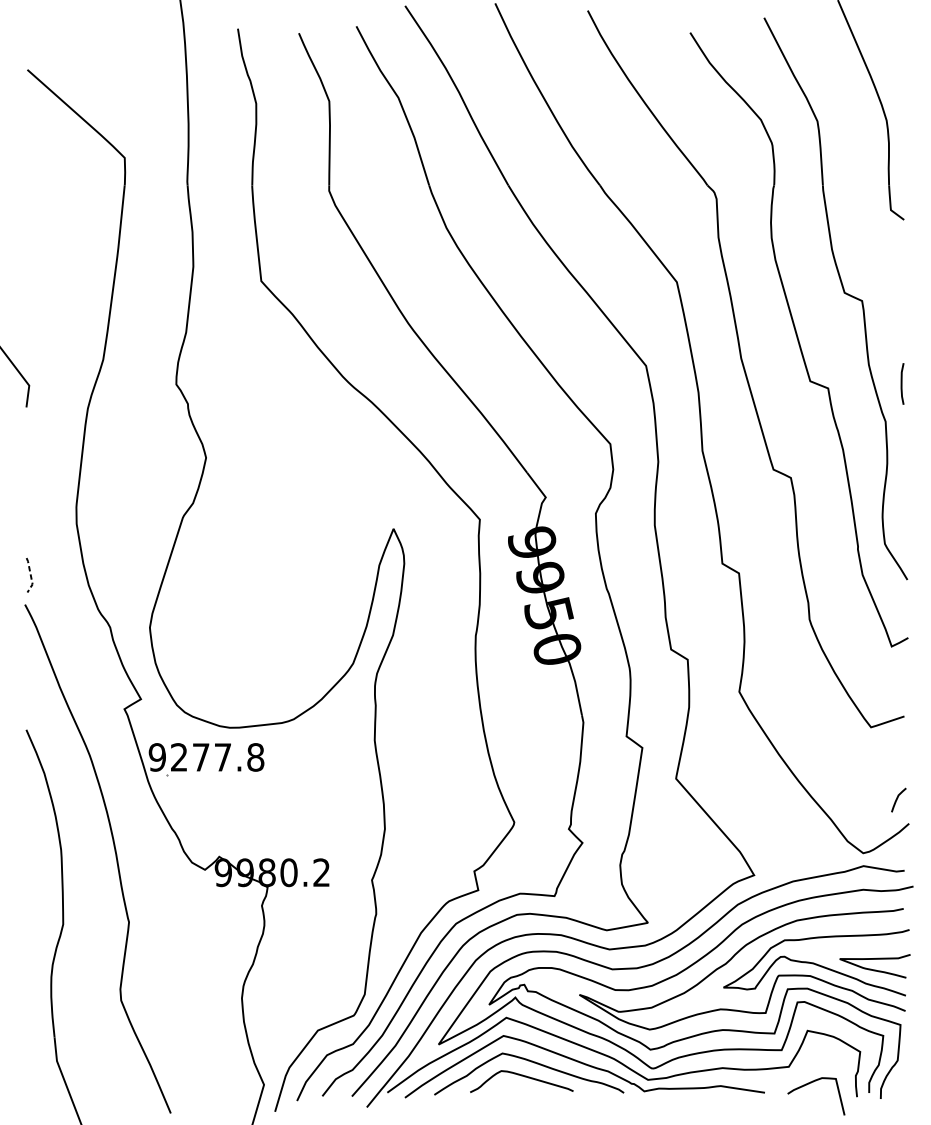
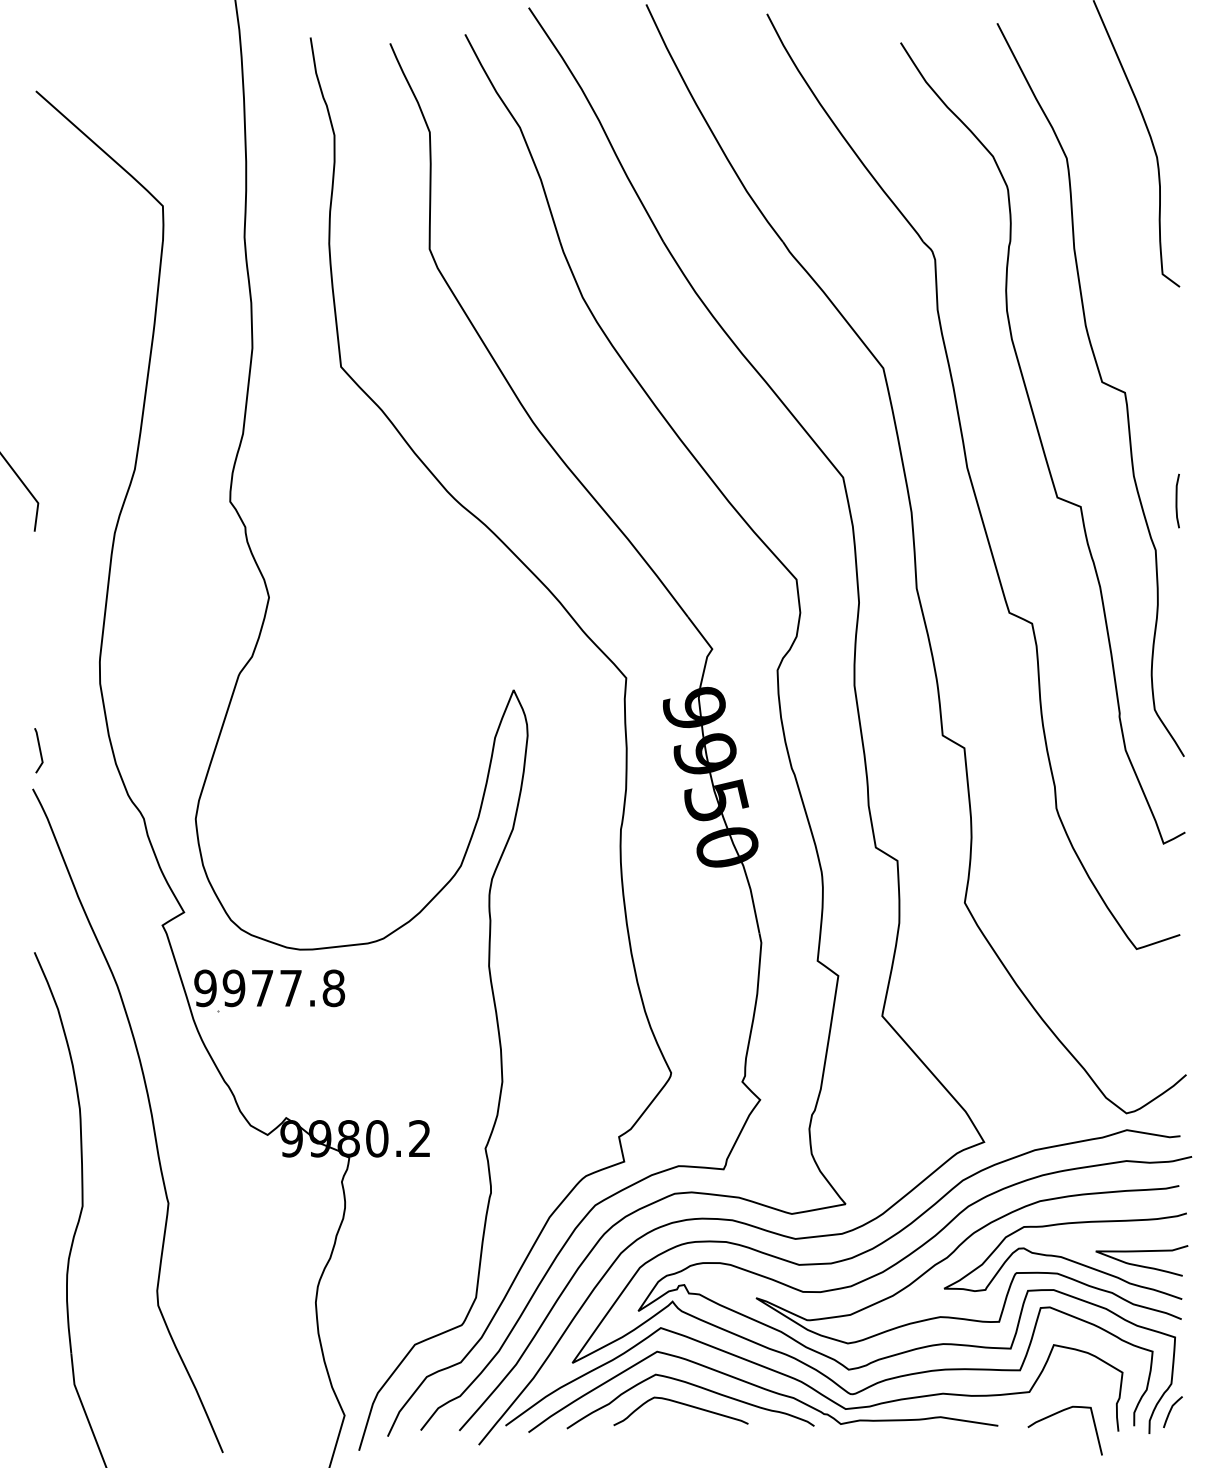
line: (30, 575) -> (40, 751), dashed -> solid
text: (178, 757) -> (233, 988), 9277.8 -> 9977.8
curve: (896, 800) -> (1170, 1412), moved

